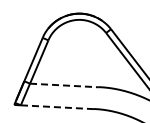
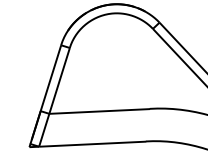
line: (64, 85) -> (99, 111), dashed -> solid
line: (57, 107) -> (92, 144), dashed -> solid

